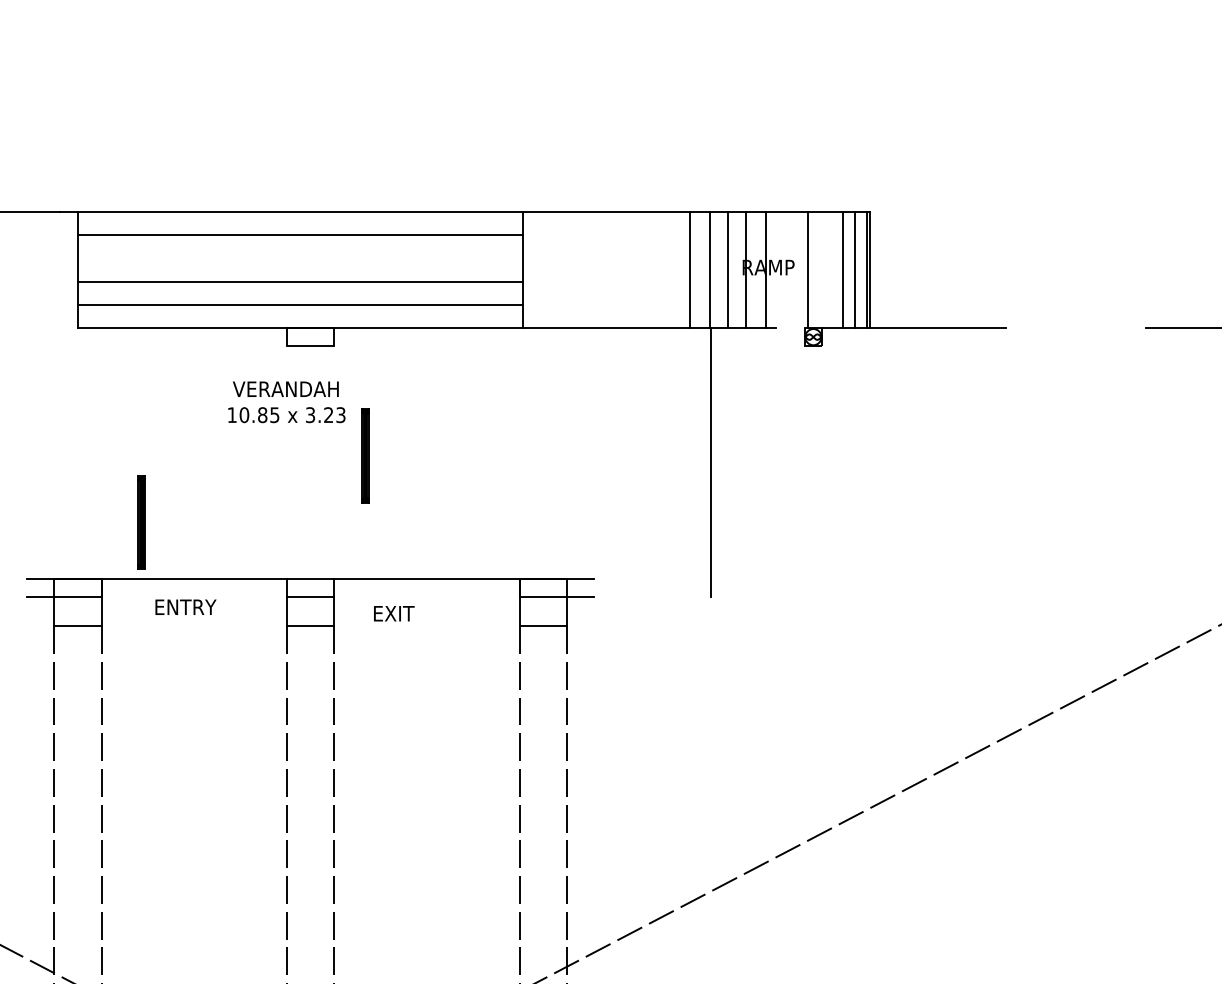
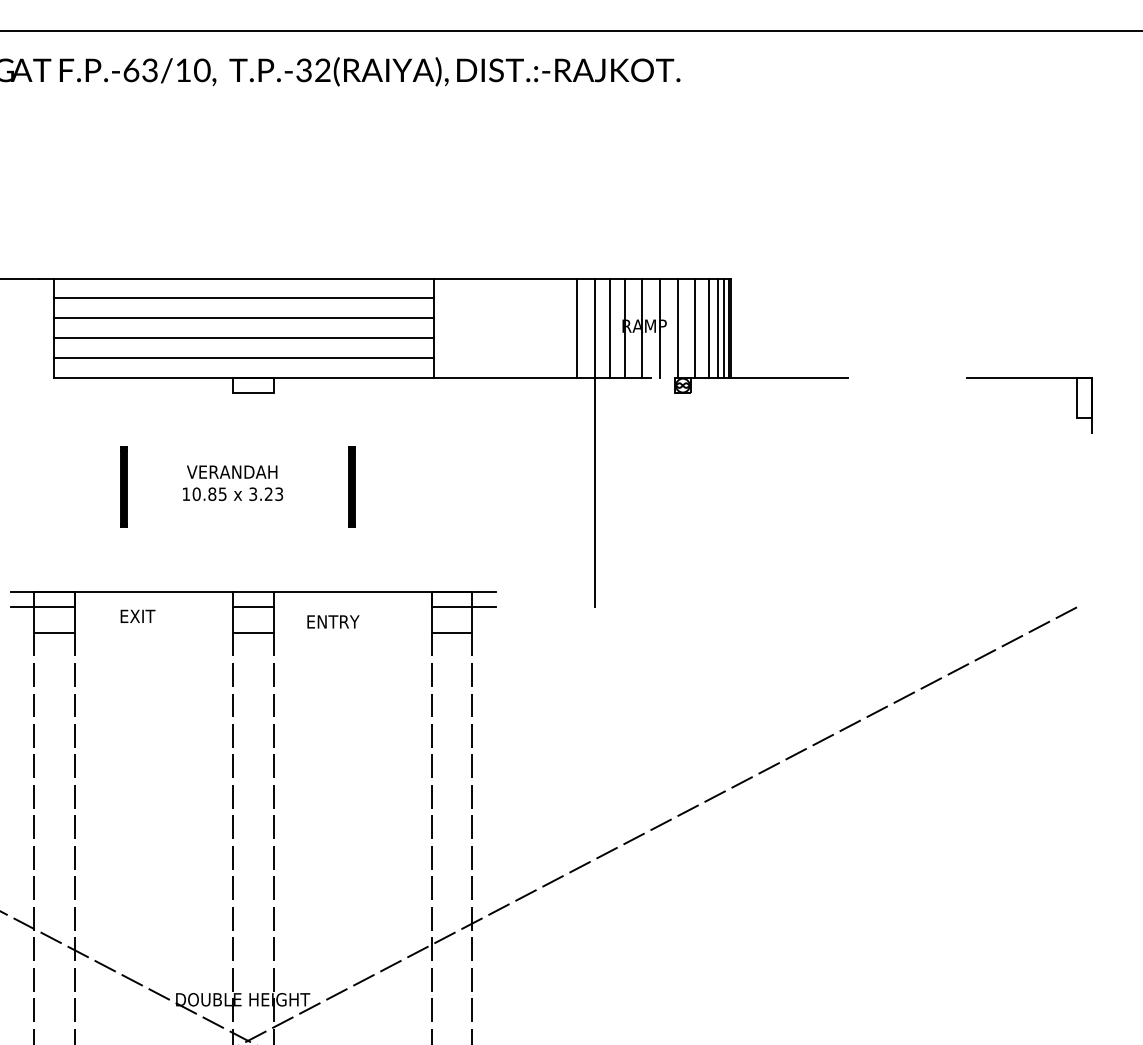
line: (300, 258) -> (244, 318), added
line: (787, 269) -> (660, 327), added
line: (828, 269) -> (695, 327), added
line: (862, 269) -> (724, 327), added
text: (287, 402) -> (233, 483), moved
part: (364, 455) -> (351, 486), moved
part: (141, 521) -> (123, 486), moved
text: (191, 606) -> (151, 615), ENTRY -> EXIT
text: (409, 613) -> (337, 621), EXIT -> ENTRY

